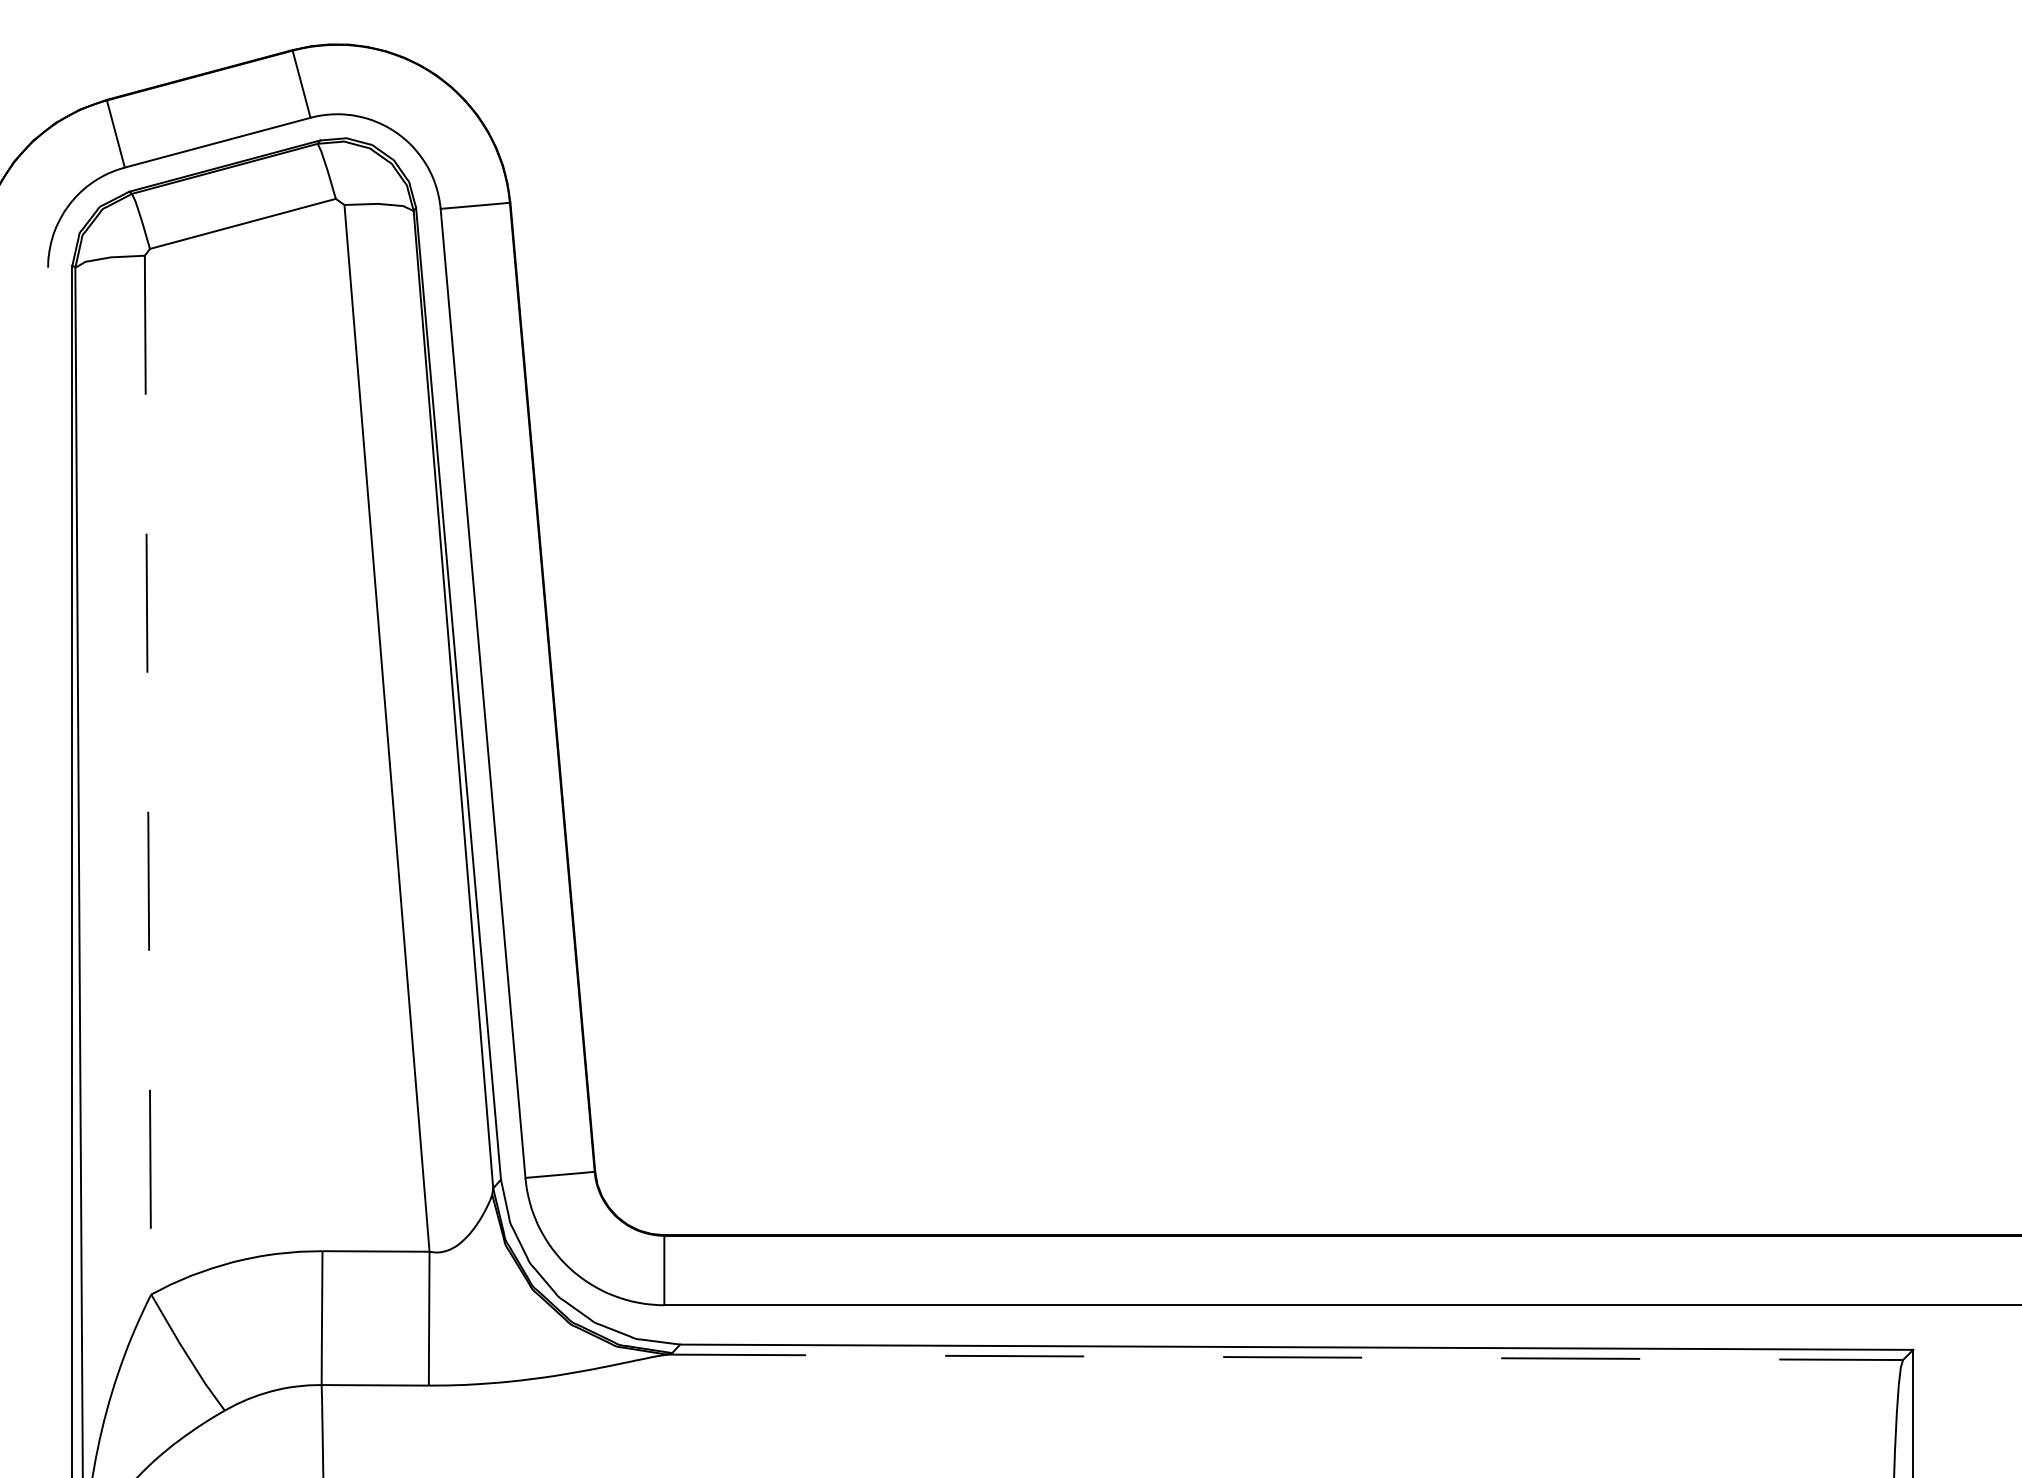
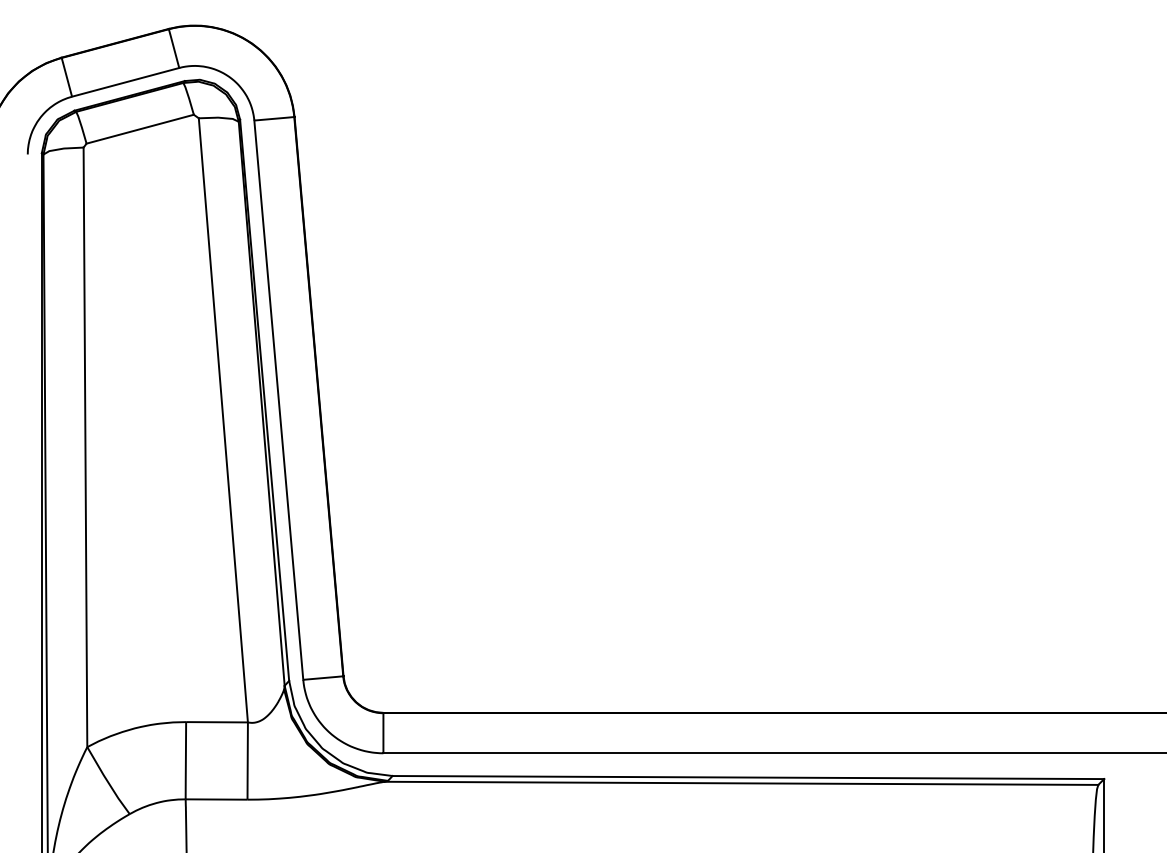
line: (148, 775) -> (85, 447), dashed -> solid
line: (1284, 1357) -> (741, 783), dashed -> solid

